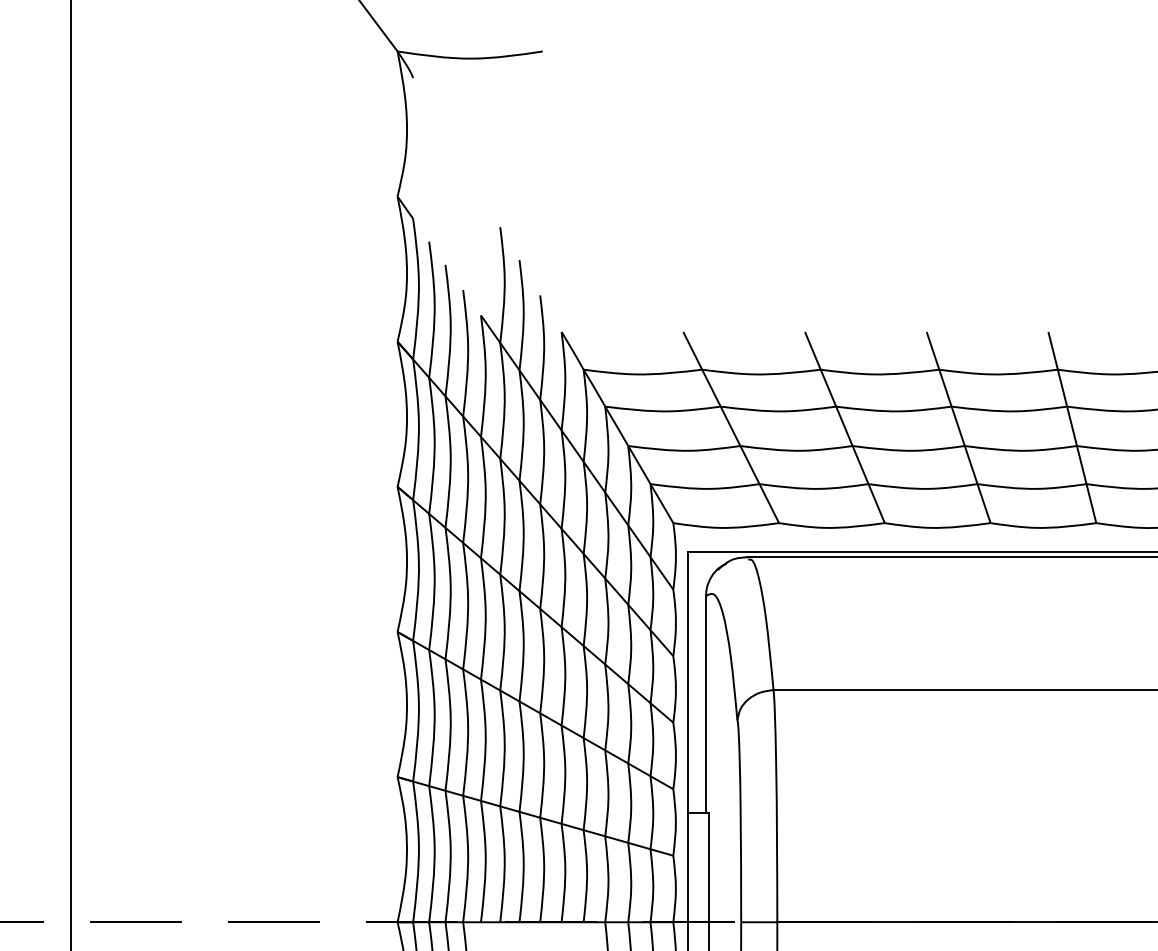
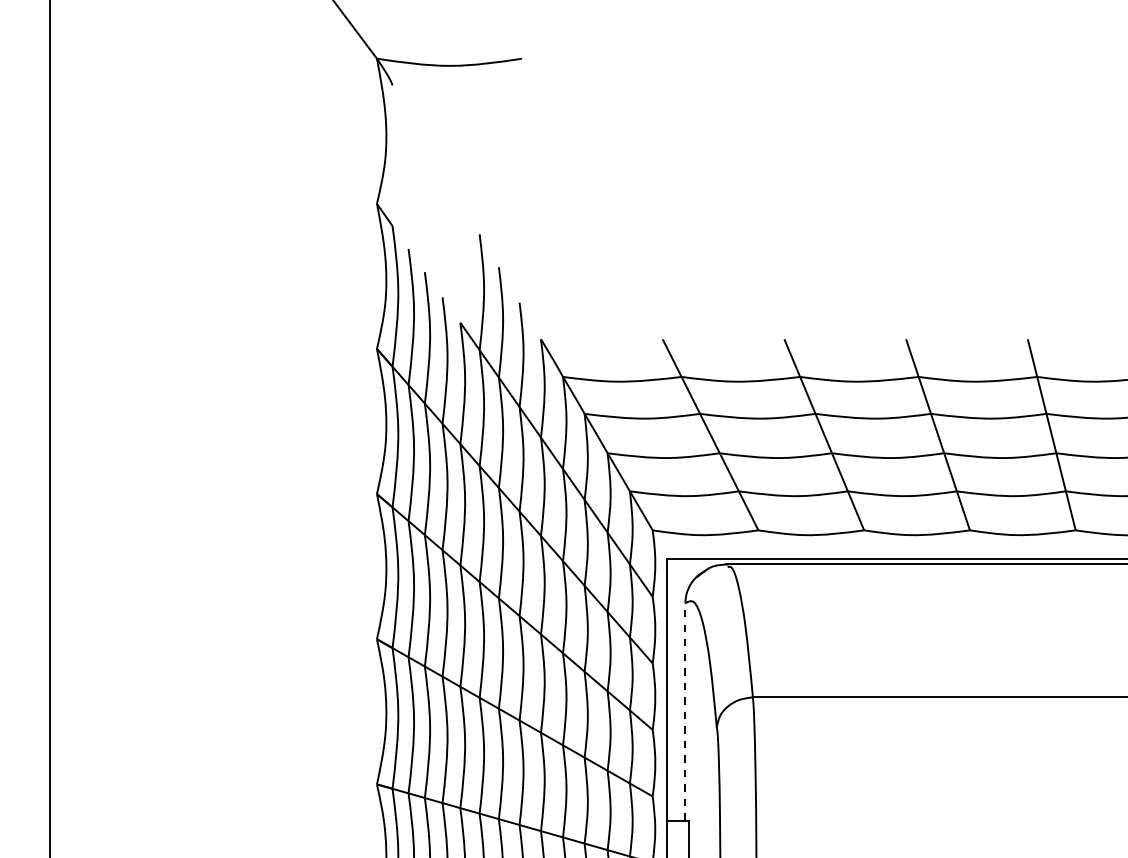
line: (705, 704) -> (684, 711), solid -> dashed

